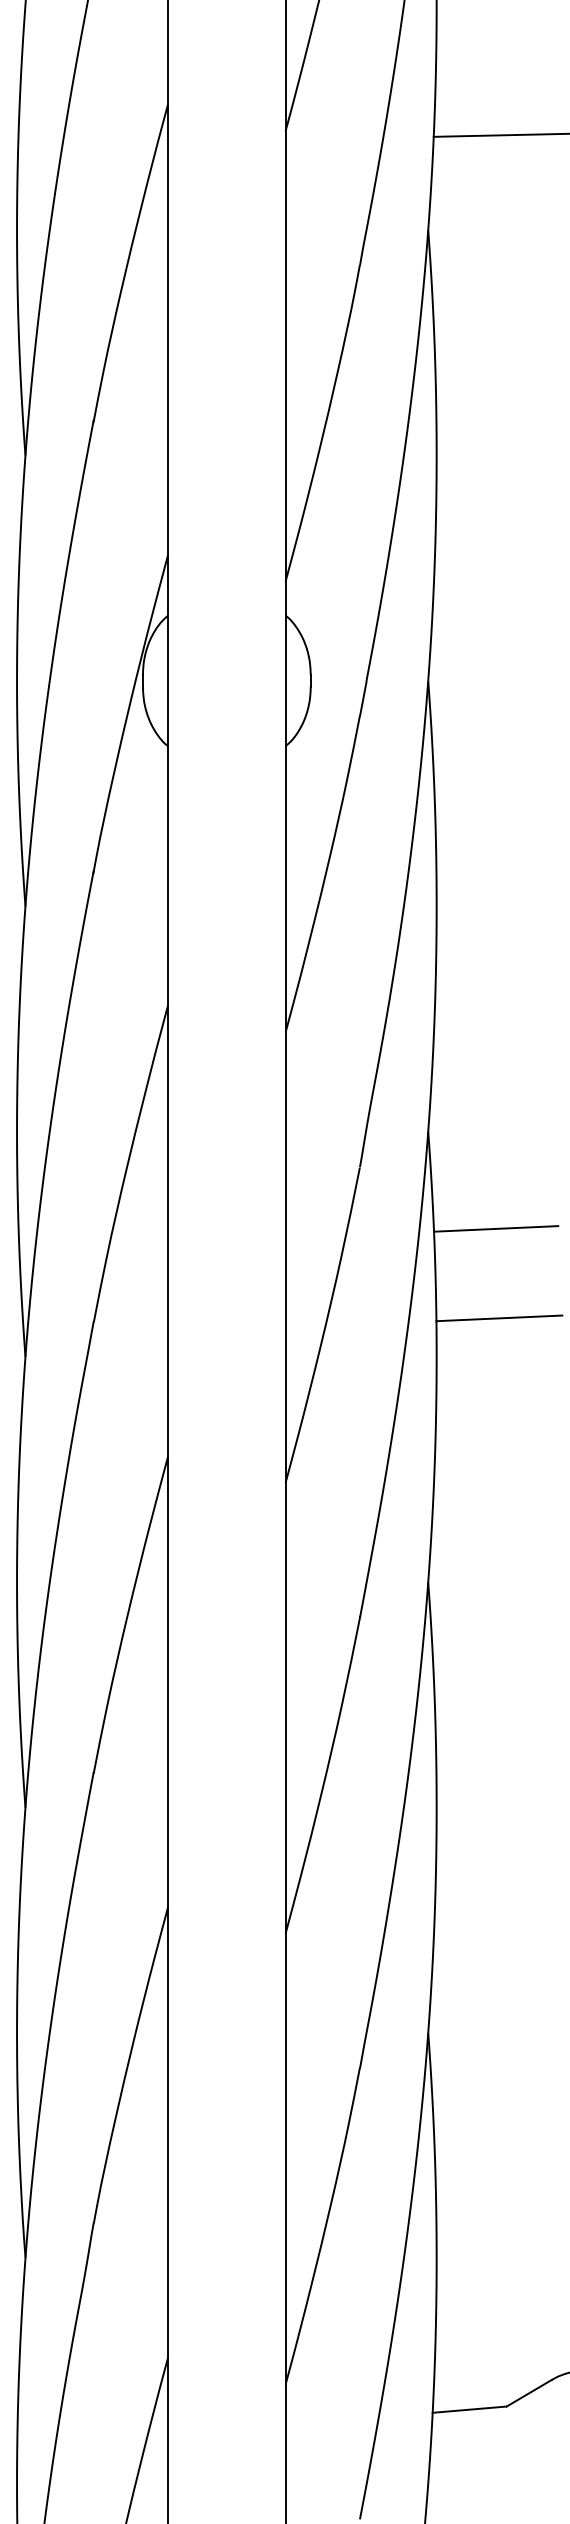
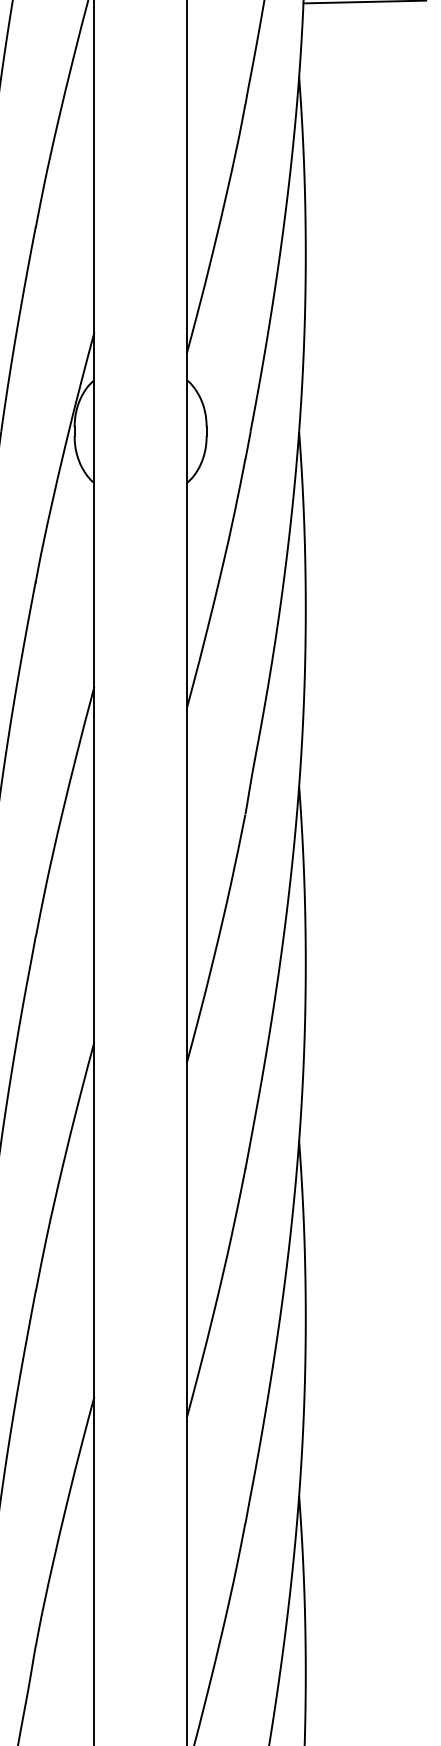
line: (496, 1228) -> (352, 862), removed
line: (499, 1318) -> (355, 933), removed

